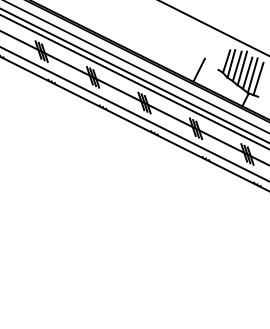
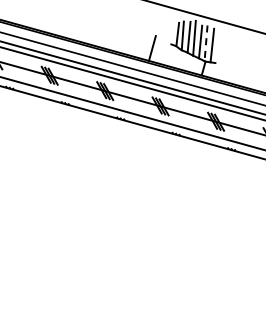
line: (252, 75) -> (205, 43), solid -> dashed

